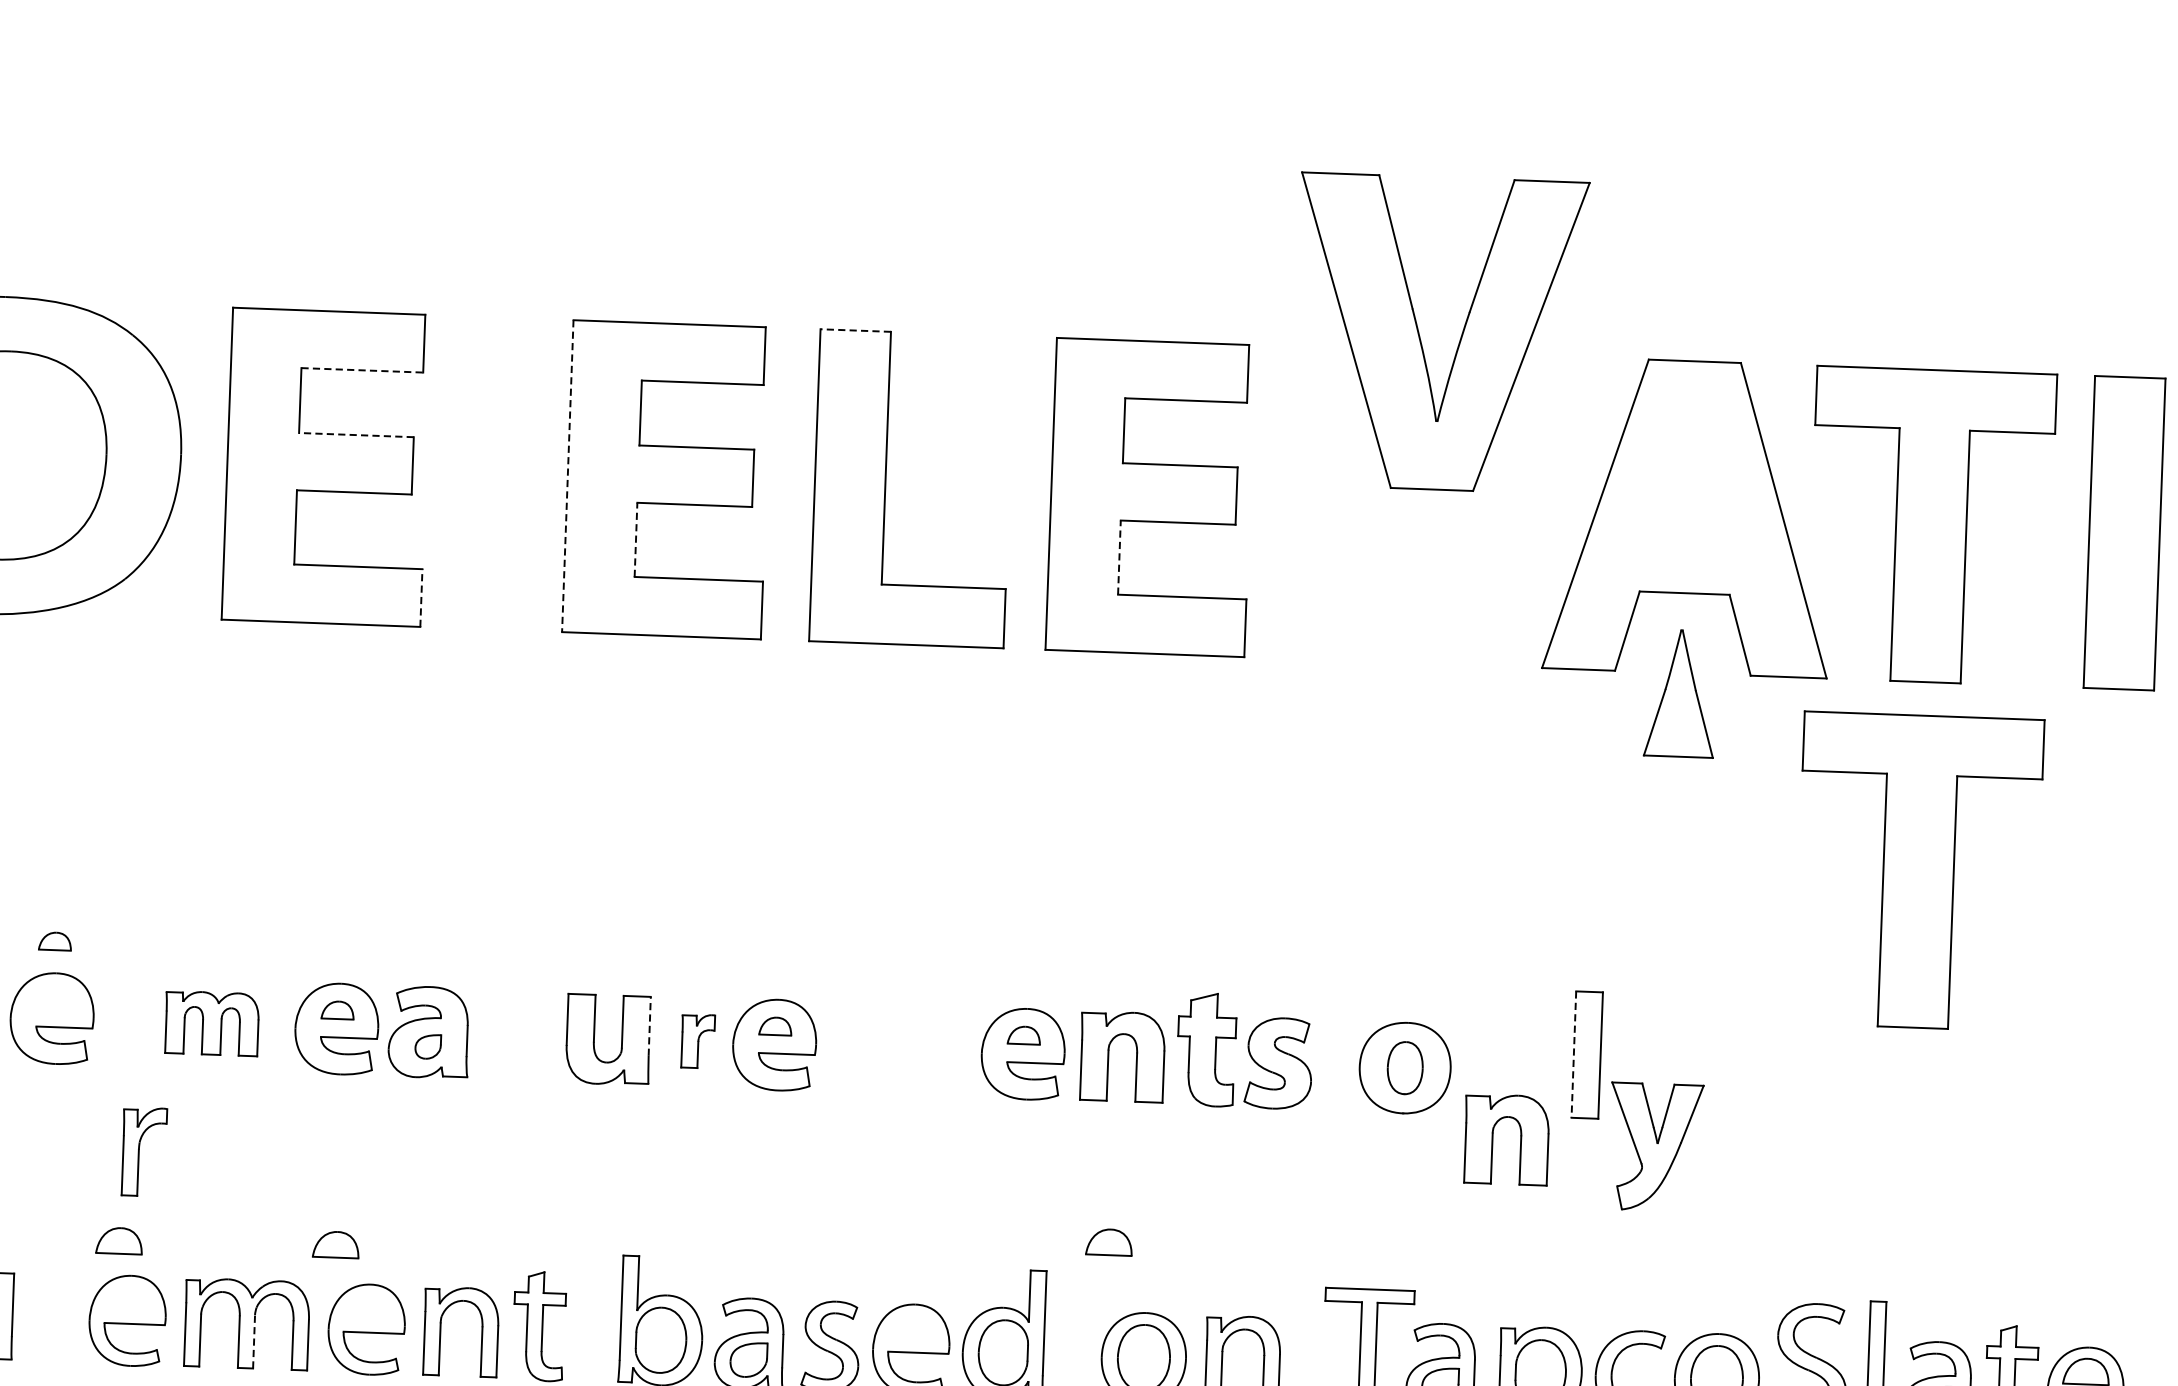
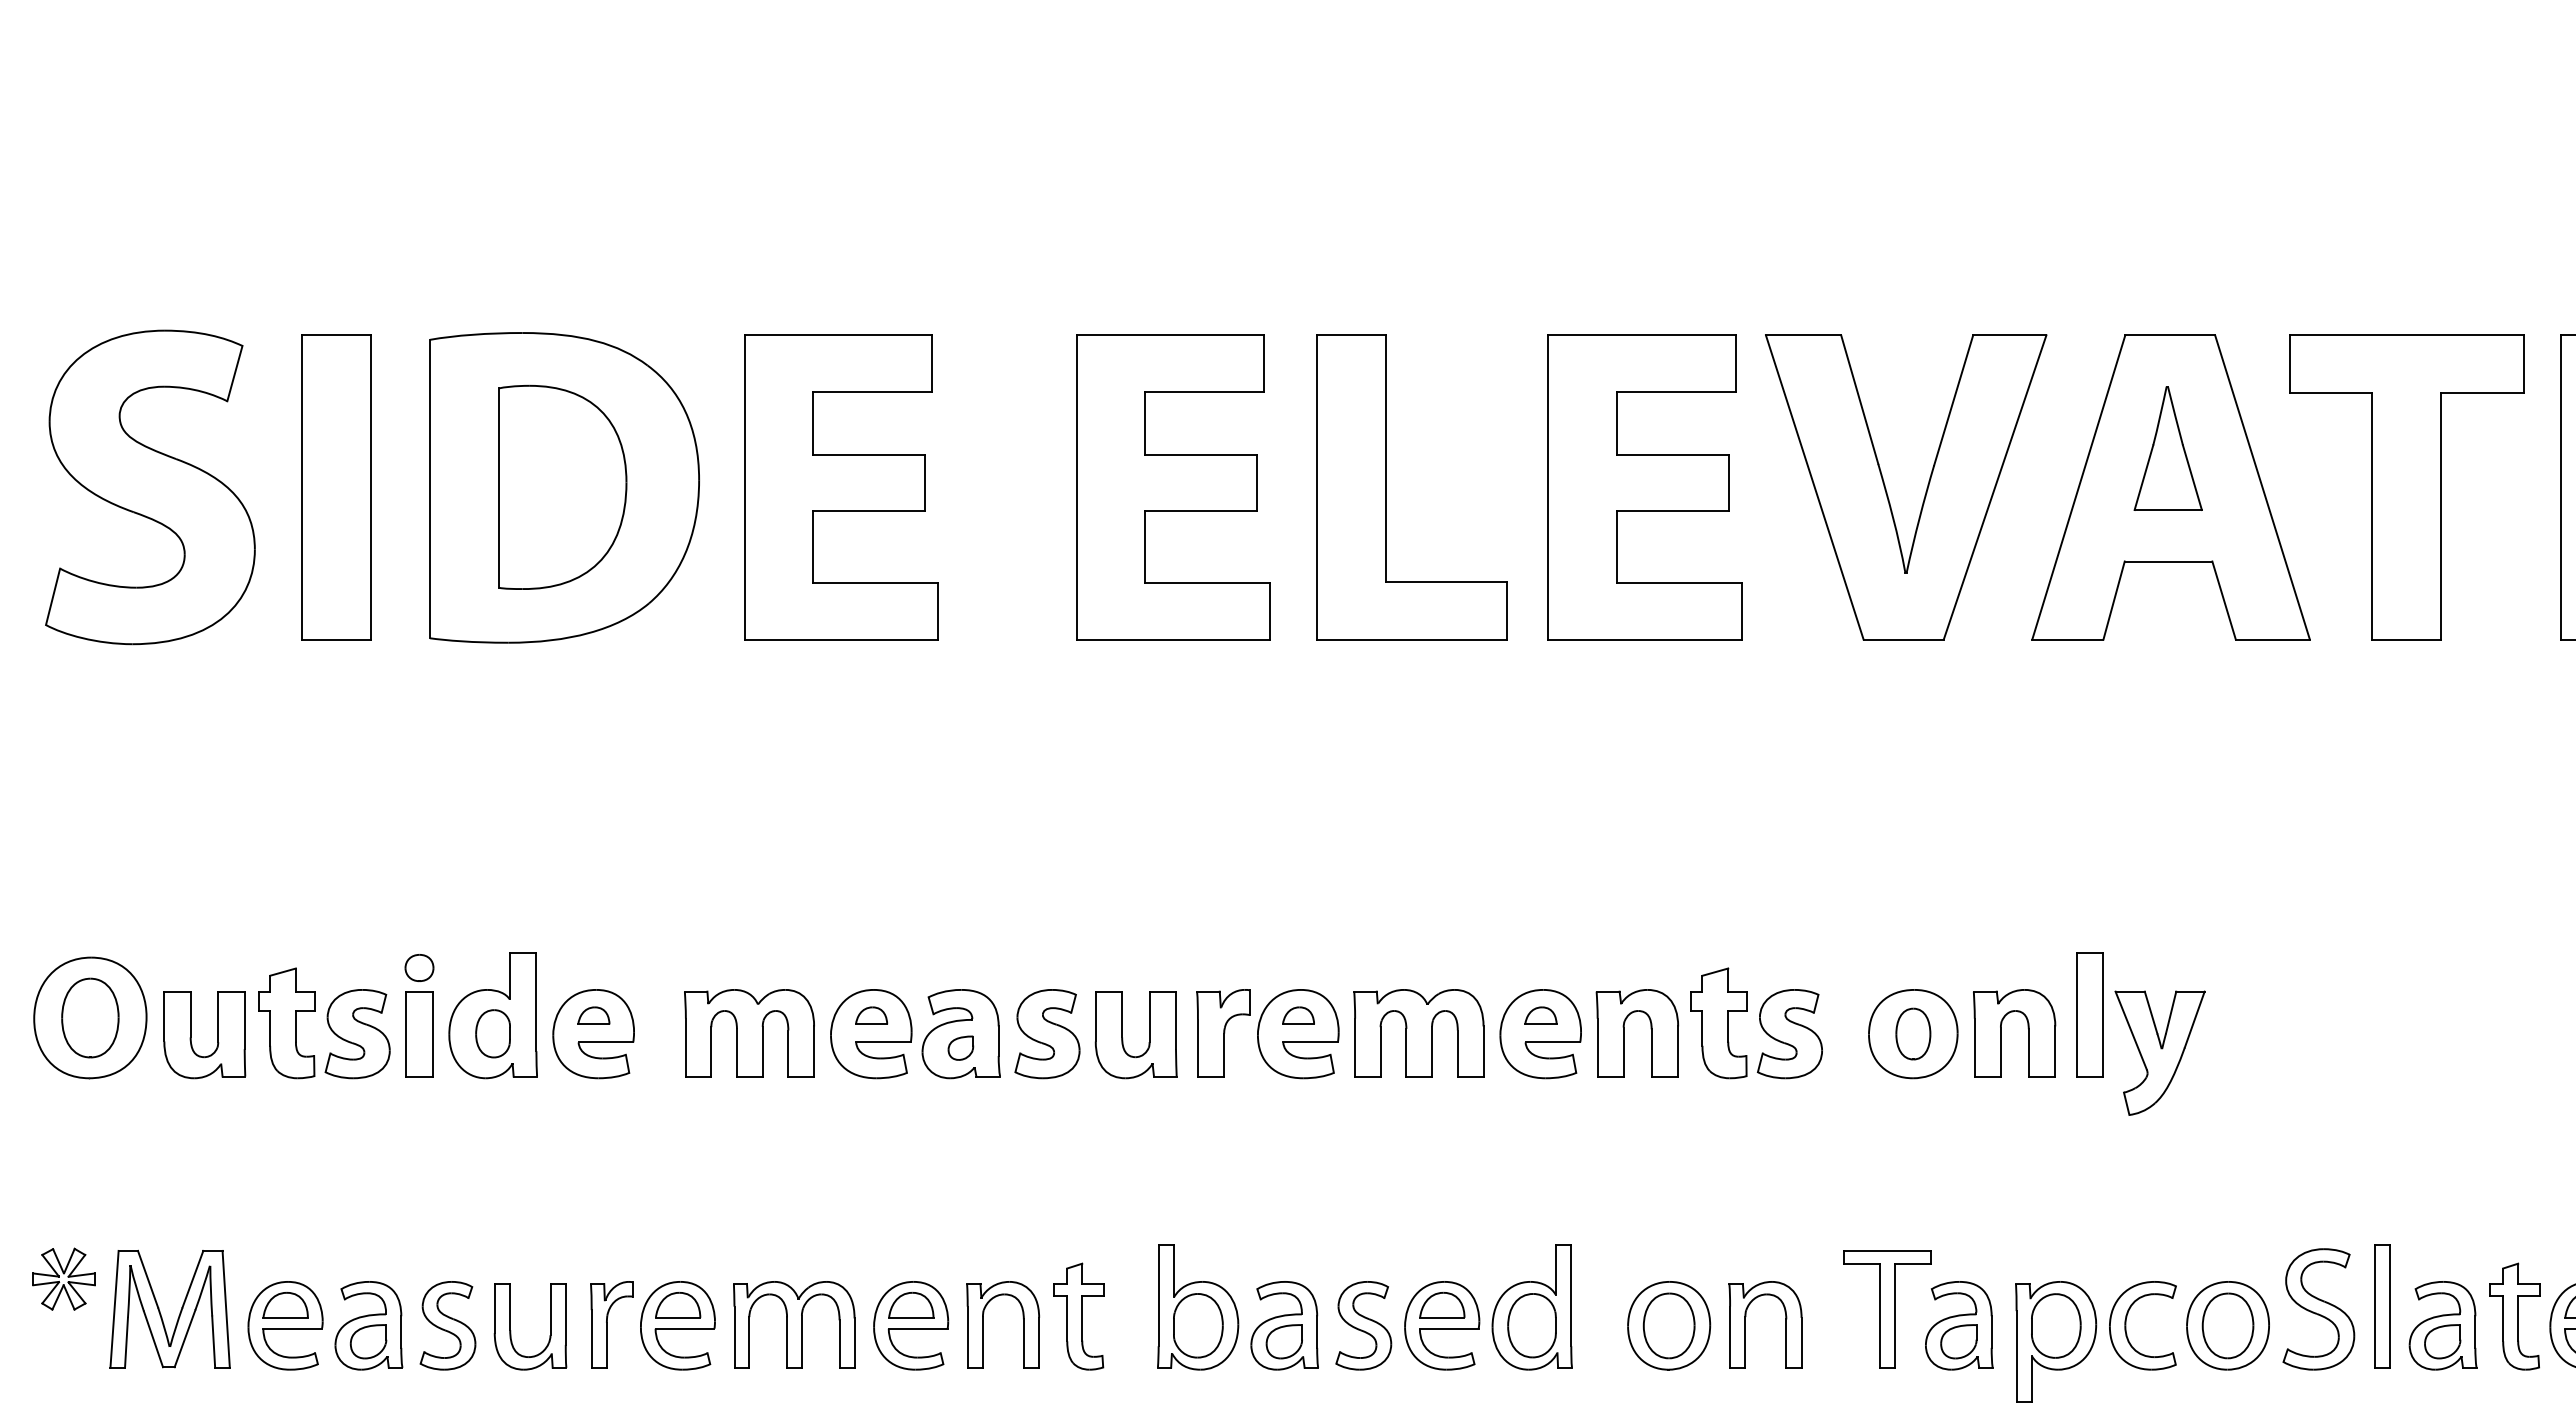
line: (855, 330) -> (1351, 335), dashed -> solid
part: (1459, 338) -> (1925, 491), moved
line: (363, 370) -> (873, 391), dashed -> solid
line: (356, 434) -> (869, 454), dashed -> solid
line: (567, 476) -> (1076, 487), dashed -> solid
line: (636, 539) -> (1145, 546), dashed -> solid
line: (1119, 557) -> (1616, 546), dashed -> solid
line: (421, 597) -> (938, 610), dashed -> solid
part: (1679, 693) -> (2167, 448), moved
part: (1918, 871) -> (2406, 824), removed
part: (54, 941) -> (593, 1015), moved
part: (211, 1023) -> (749, 1033), size x1.43
line: (649, 1026) -> (1175, 1020), dashed -> solid
part: (517, 1035) -> (1047, 1034), added
part: (697, 1041) -> (1223, 1033), size x1.67
part: (897, 1048) -> (1418, 1033), added
line: (1574, 1054) -> (2077, 1014), dashed -> solid
part: (1493, 1139) -> (2001, 1033), moved
part: (1655, 1146) -> (2159, 1052), moved
part: (143, 1151) -> (611, 1324), moved
part: (119, 1241) -> (678, 1305), moved
part: (1109, 1242) -> (1442, 1305), moved
part: (336, 1244) -> (911, 1305), moved
line: (253, 1341) -> (801, 1341), dashed -> solid

